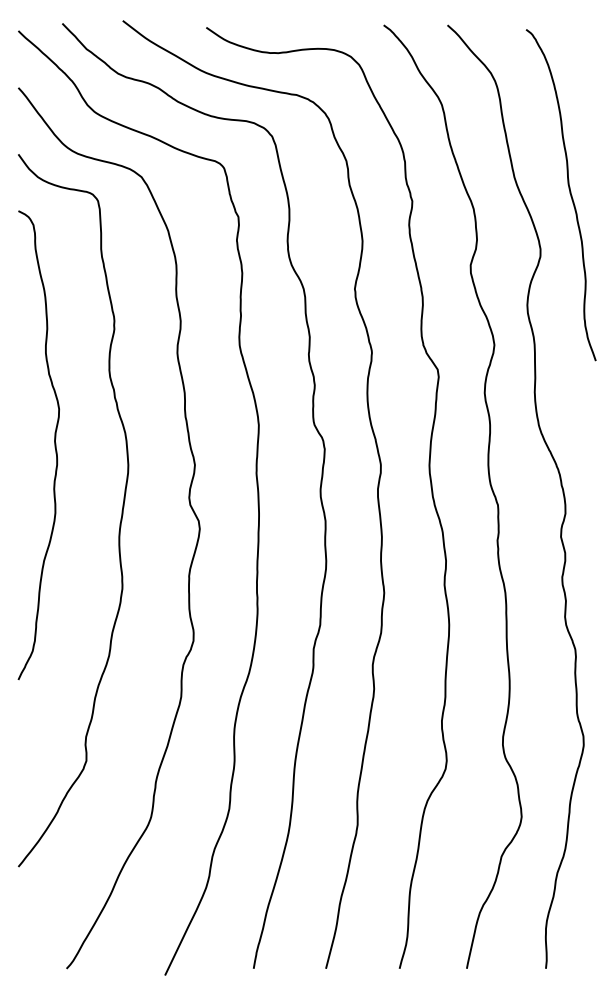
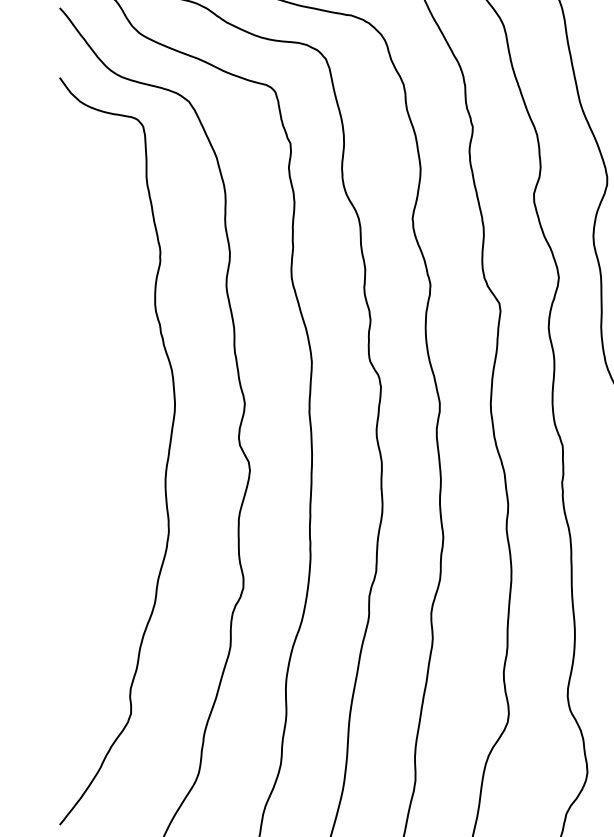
curve: (54, 445) -> (97, 383), removed

